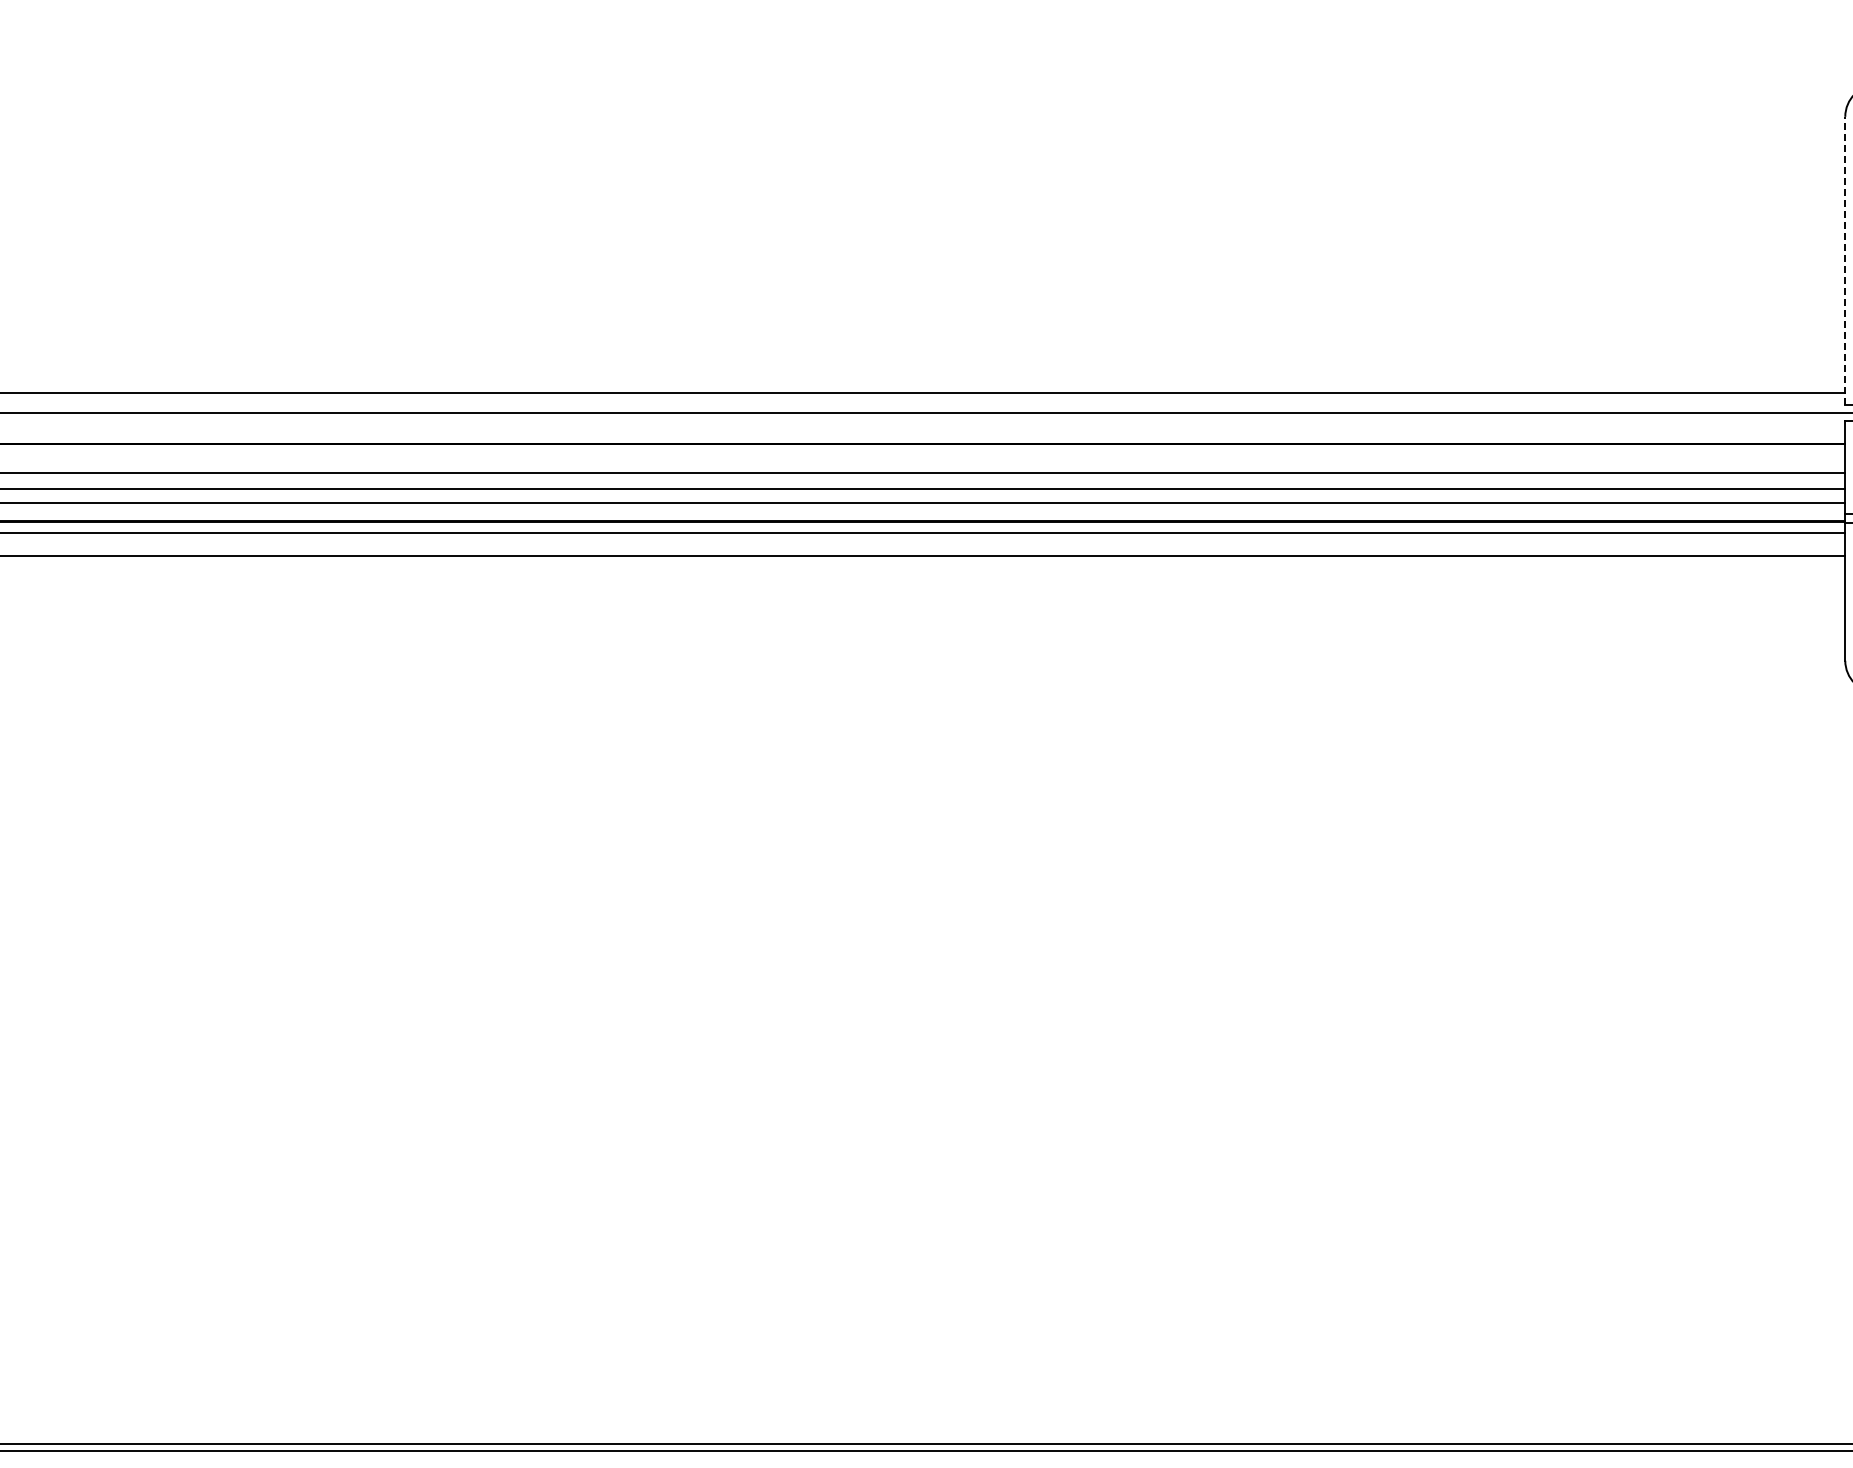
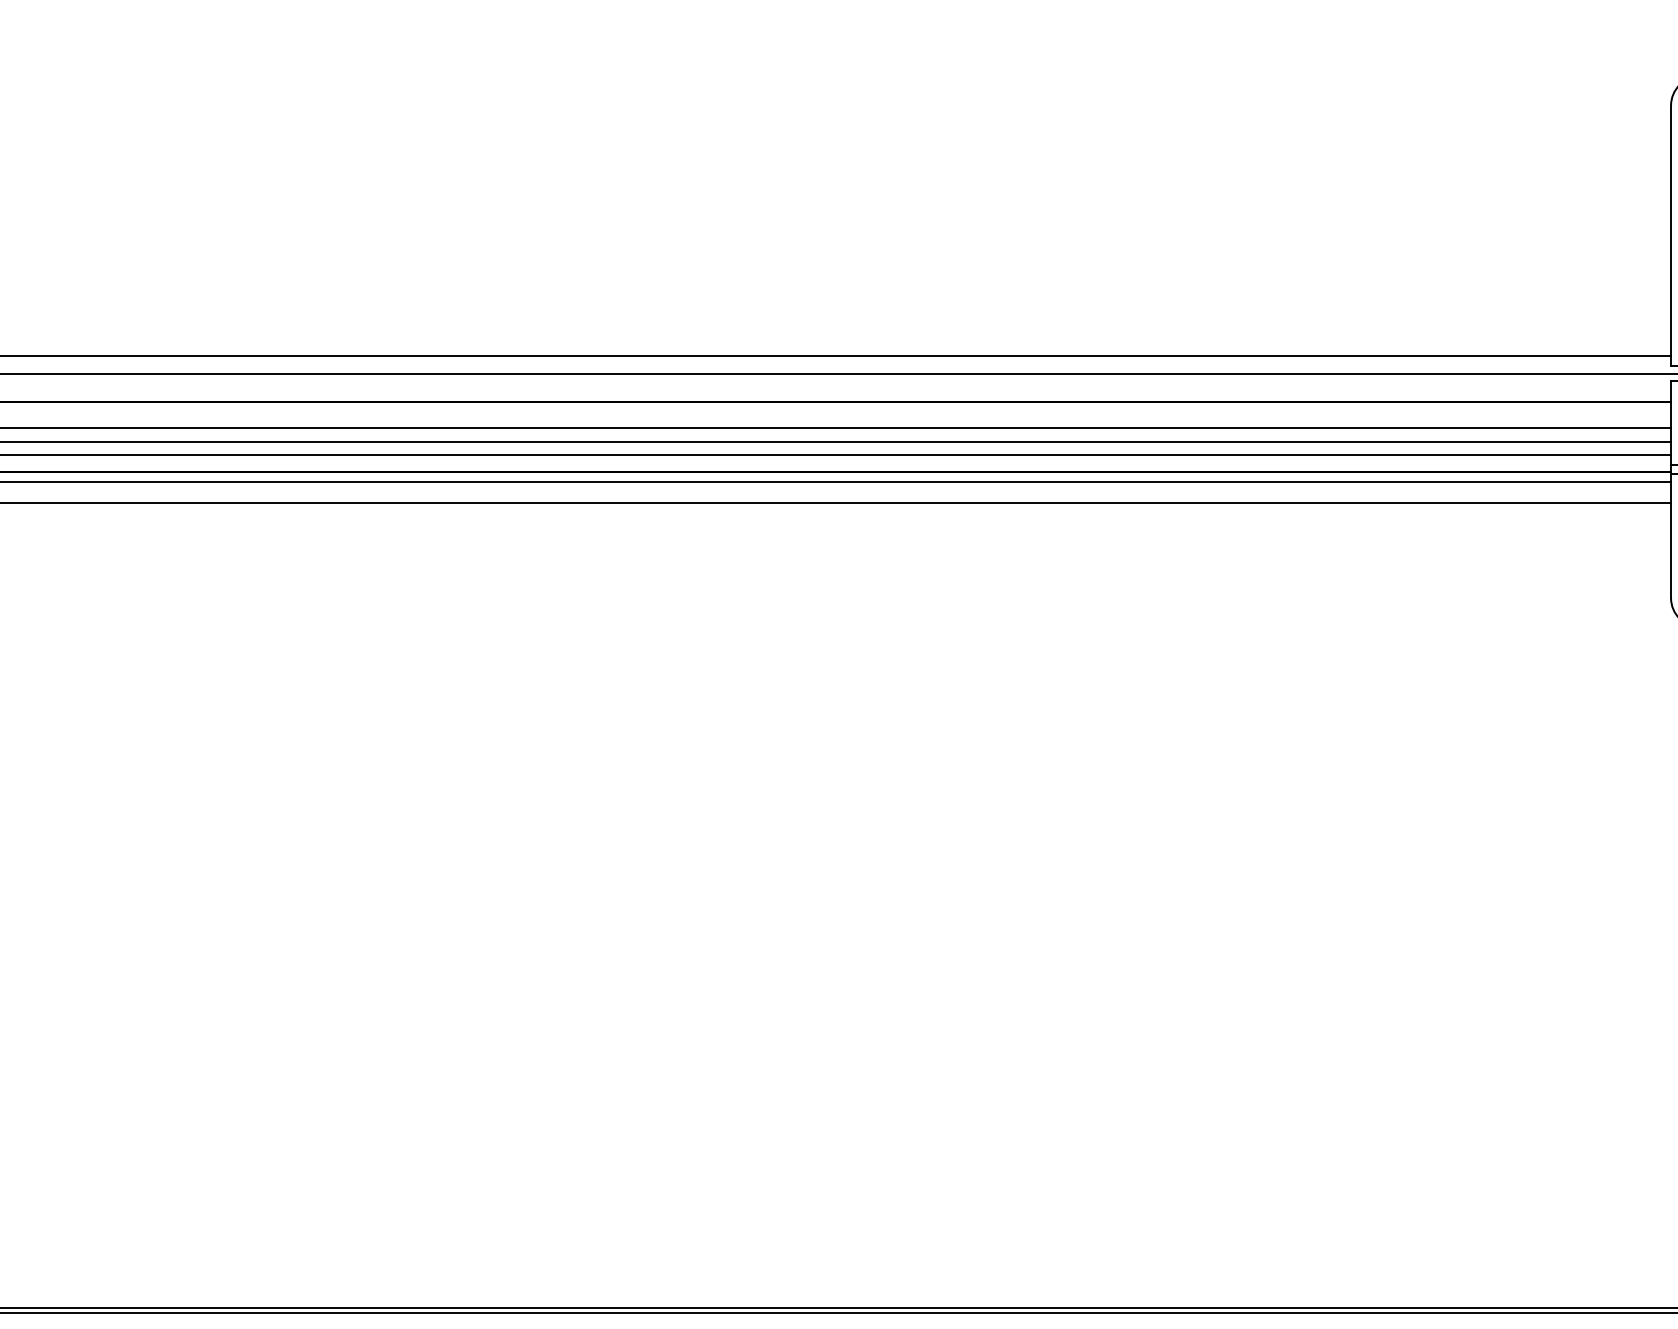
line: (1845, 260) -> (1671, 235), dashed -> solid

